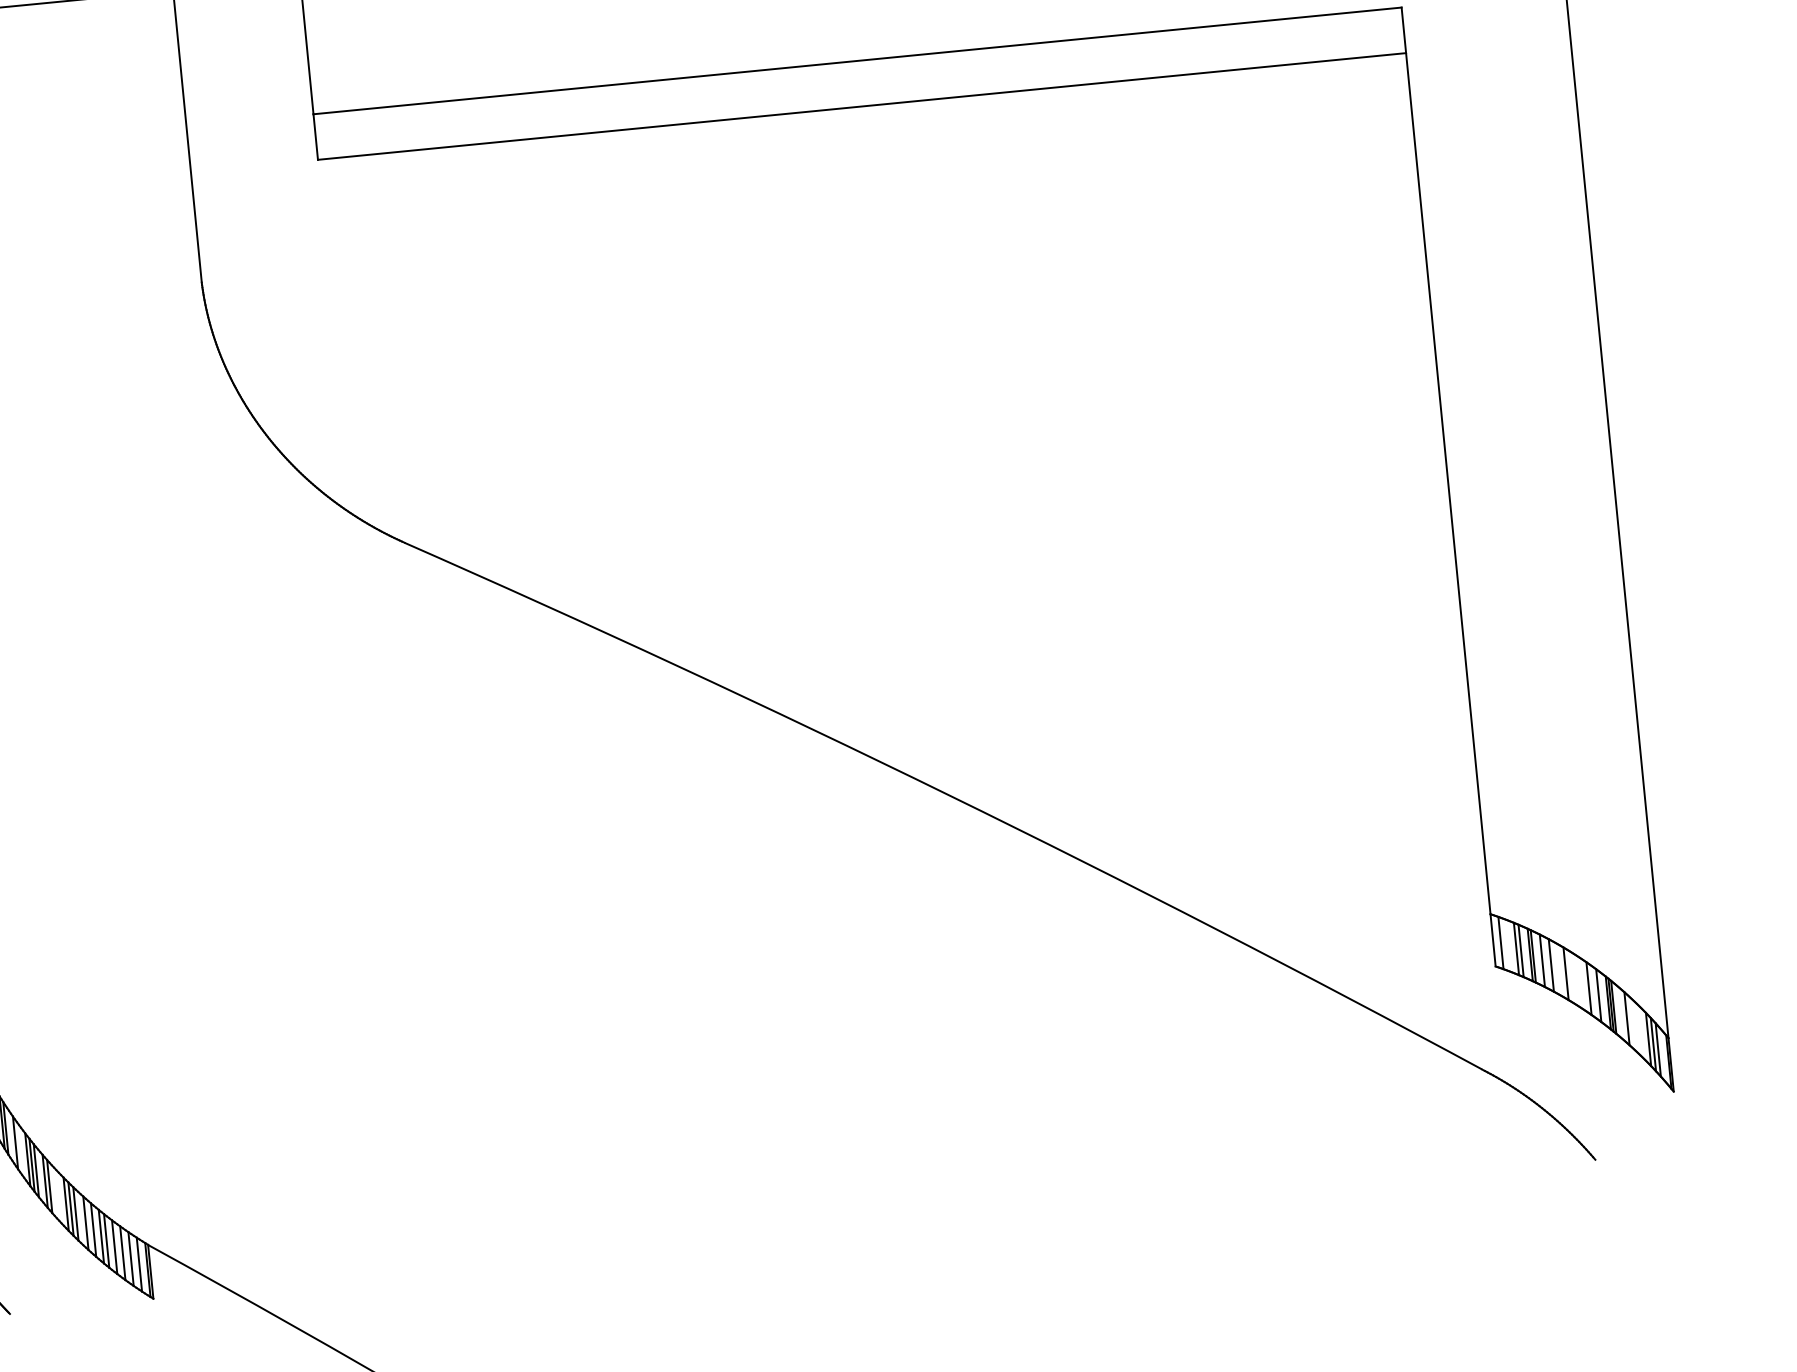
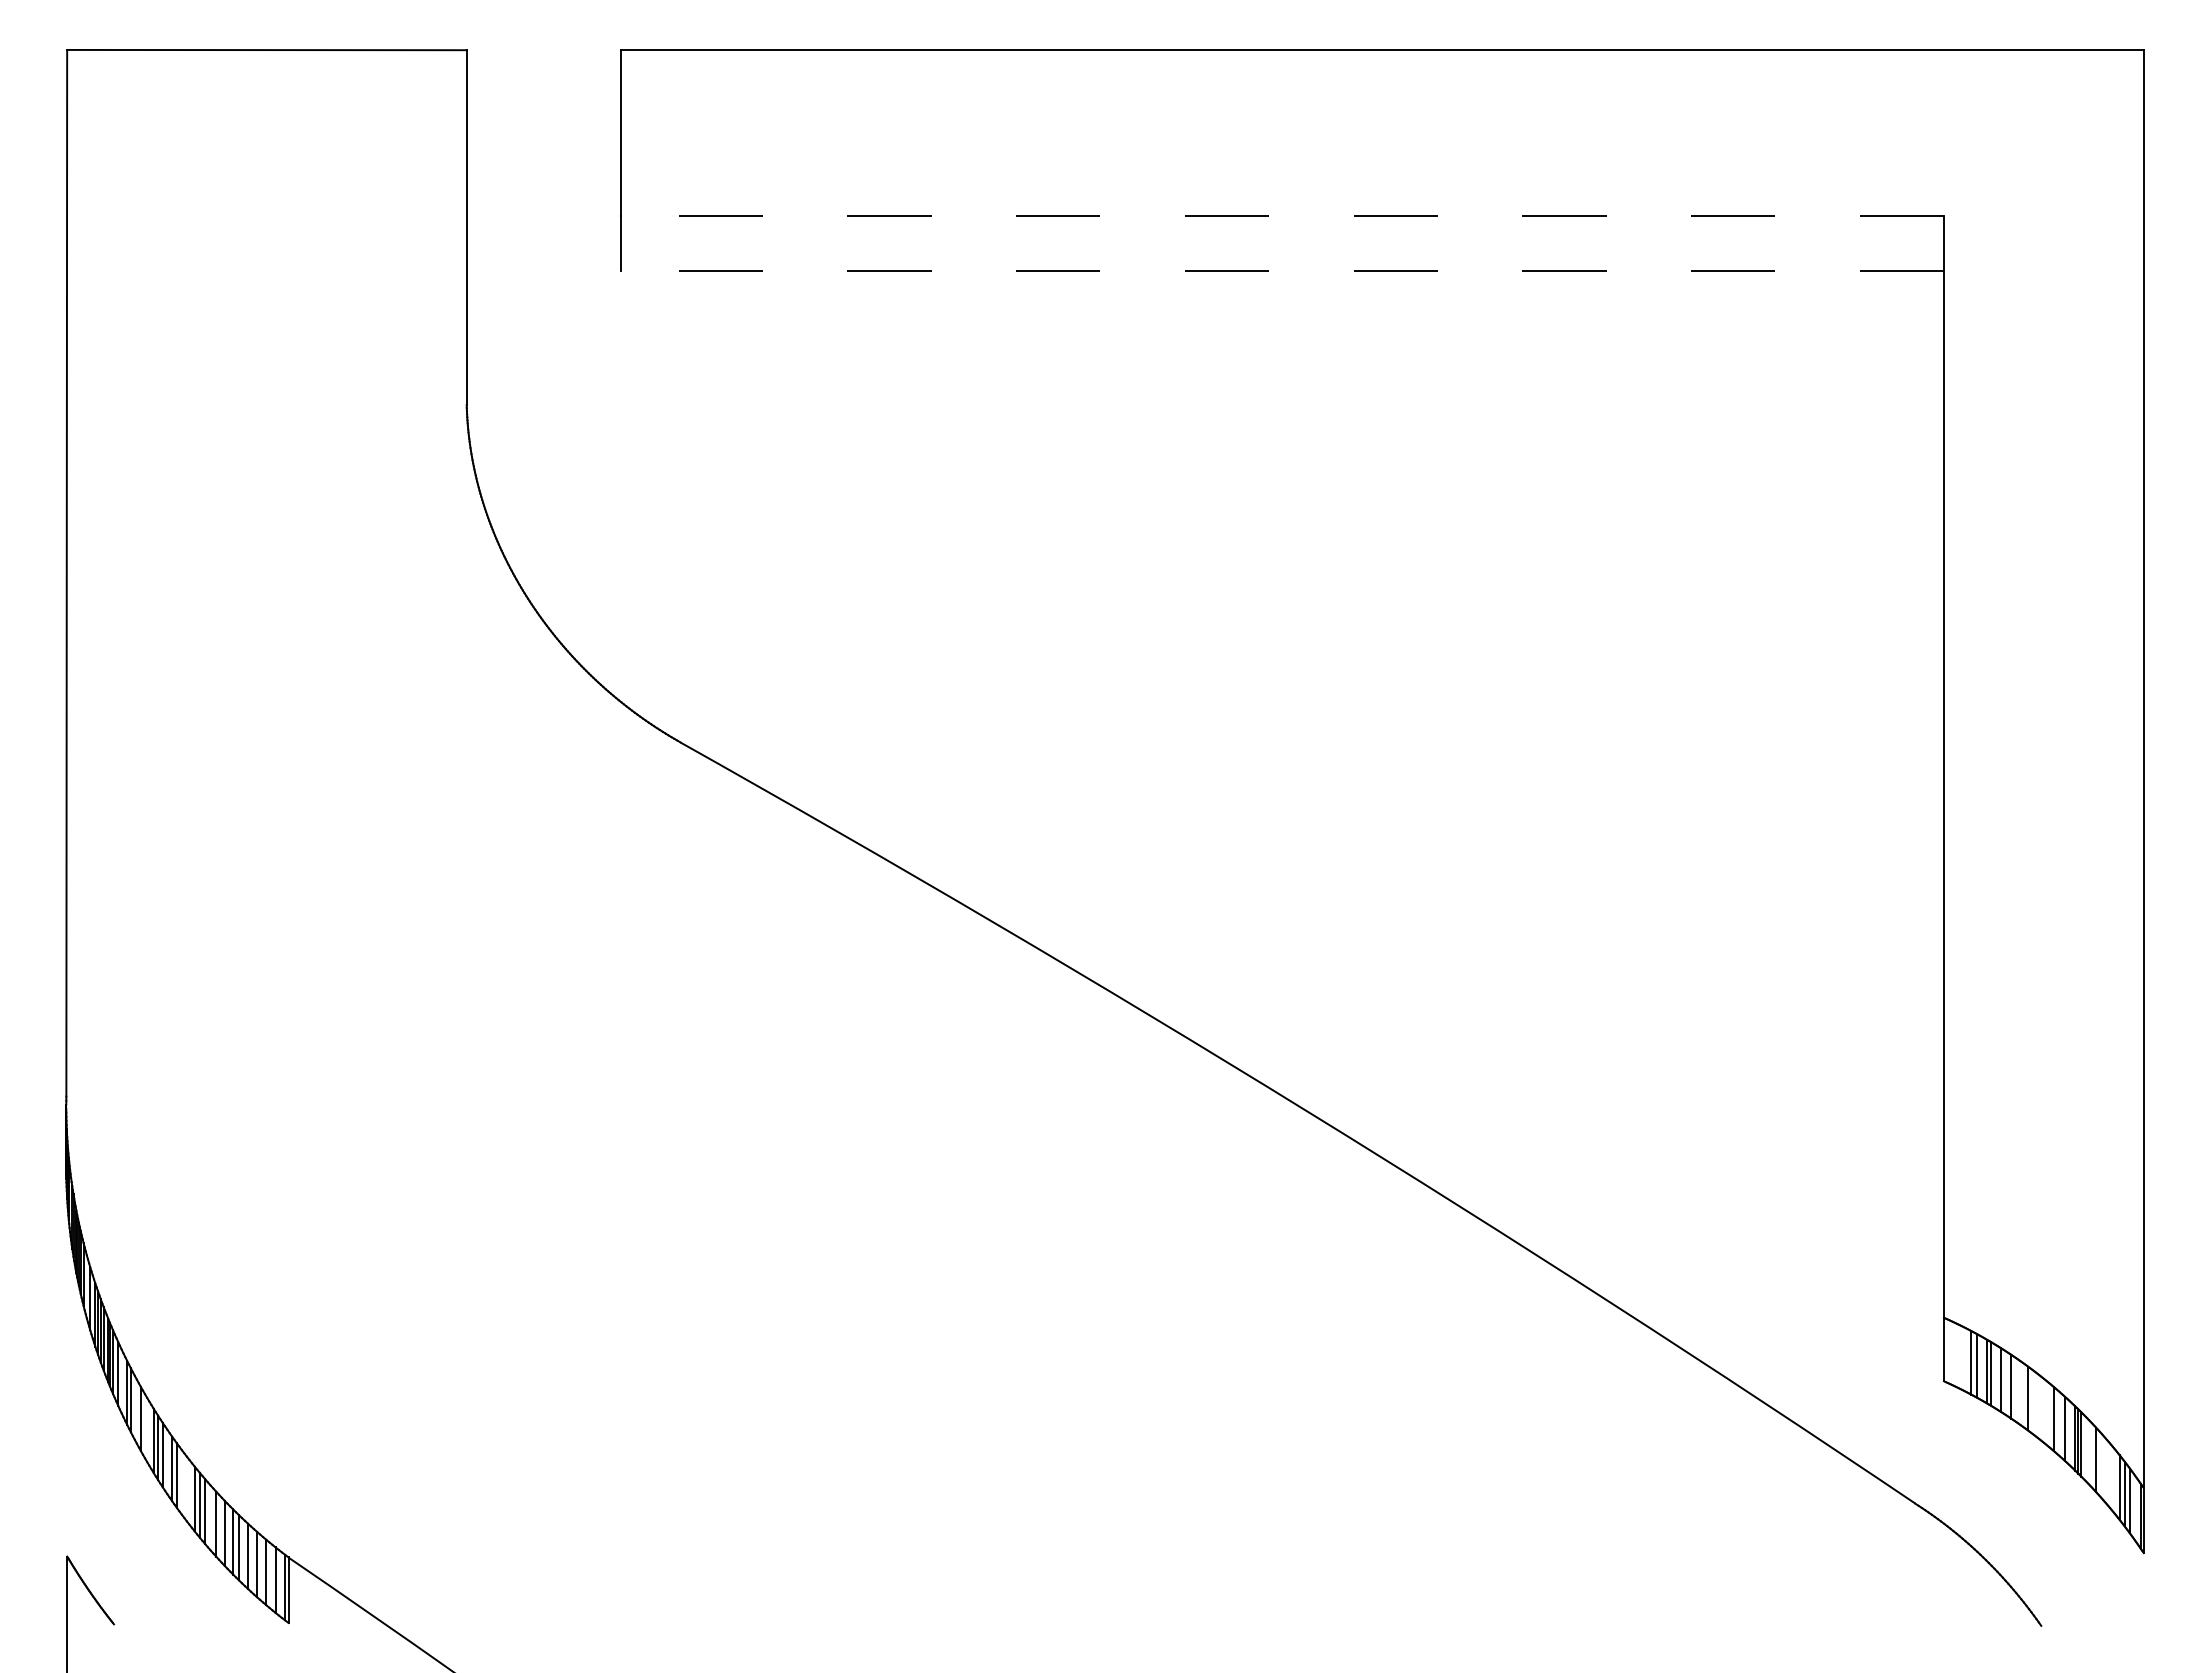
line: (857, 60) -> (1282, 215), solid -> dashed
line: (861, 106) -> (1282, 270), solid -> dashed
line: (1501, 942) -> (1953, 1353), removed

